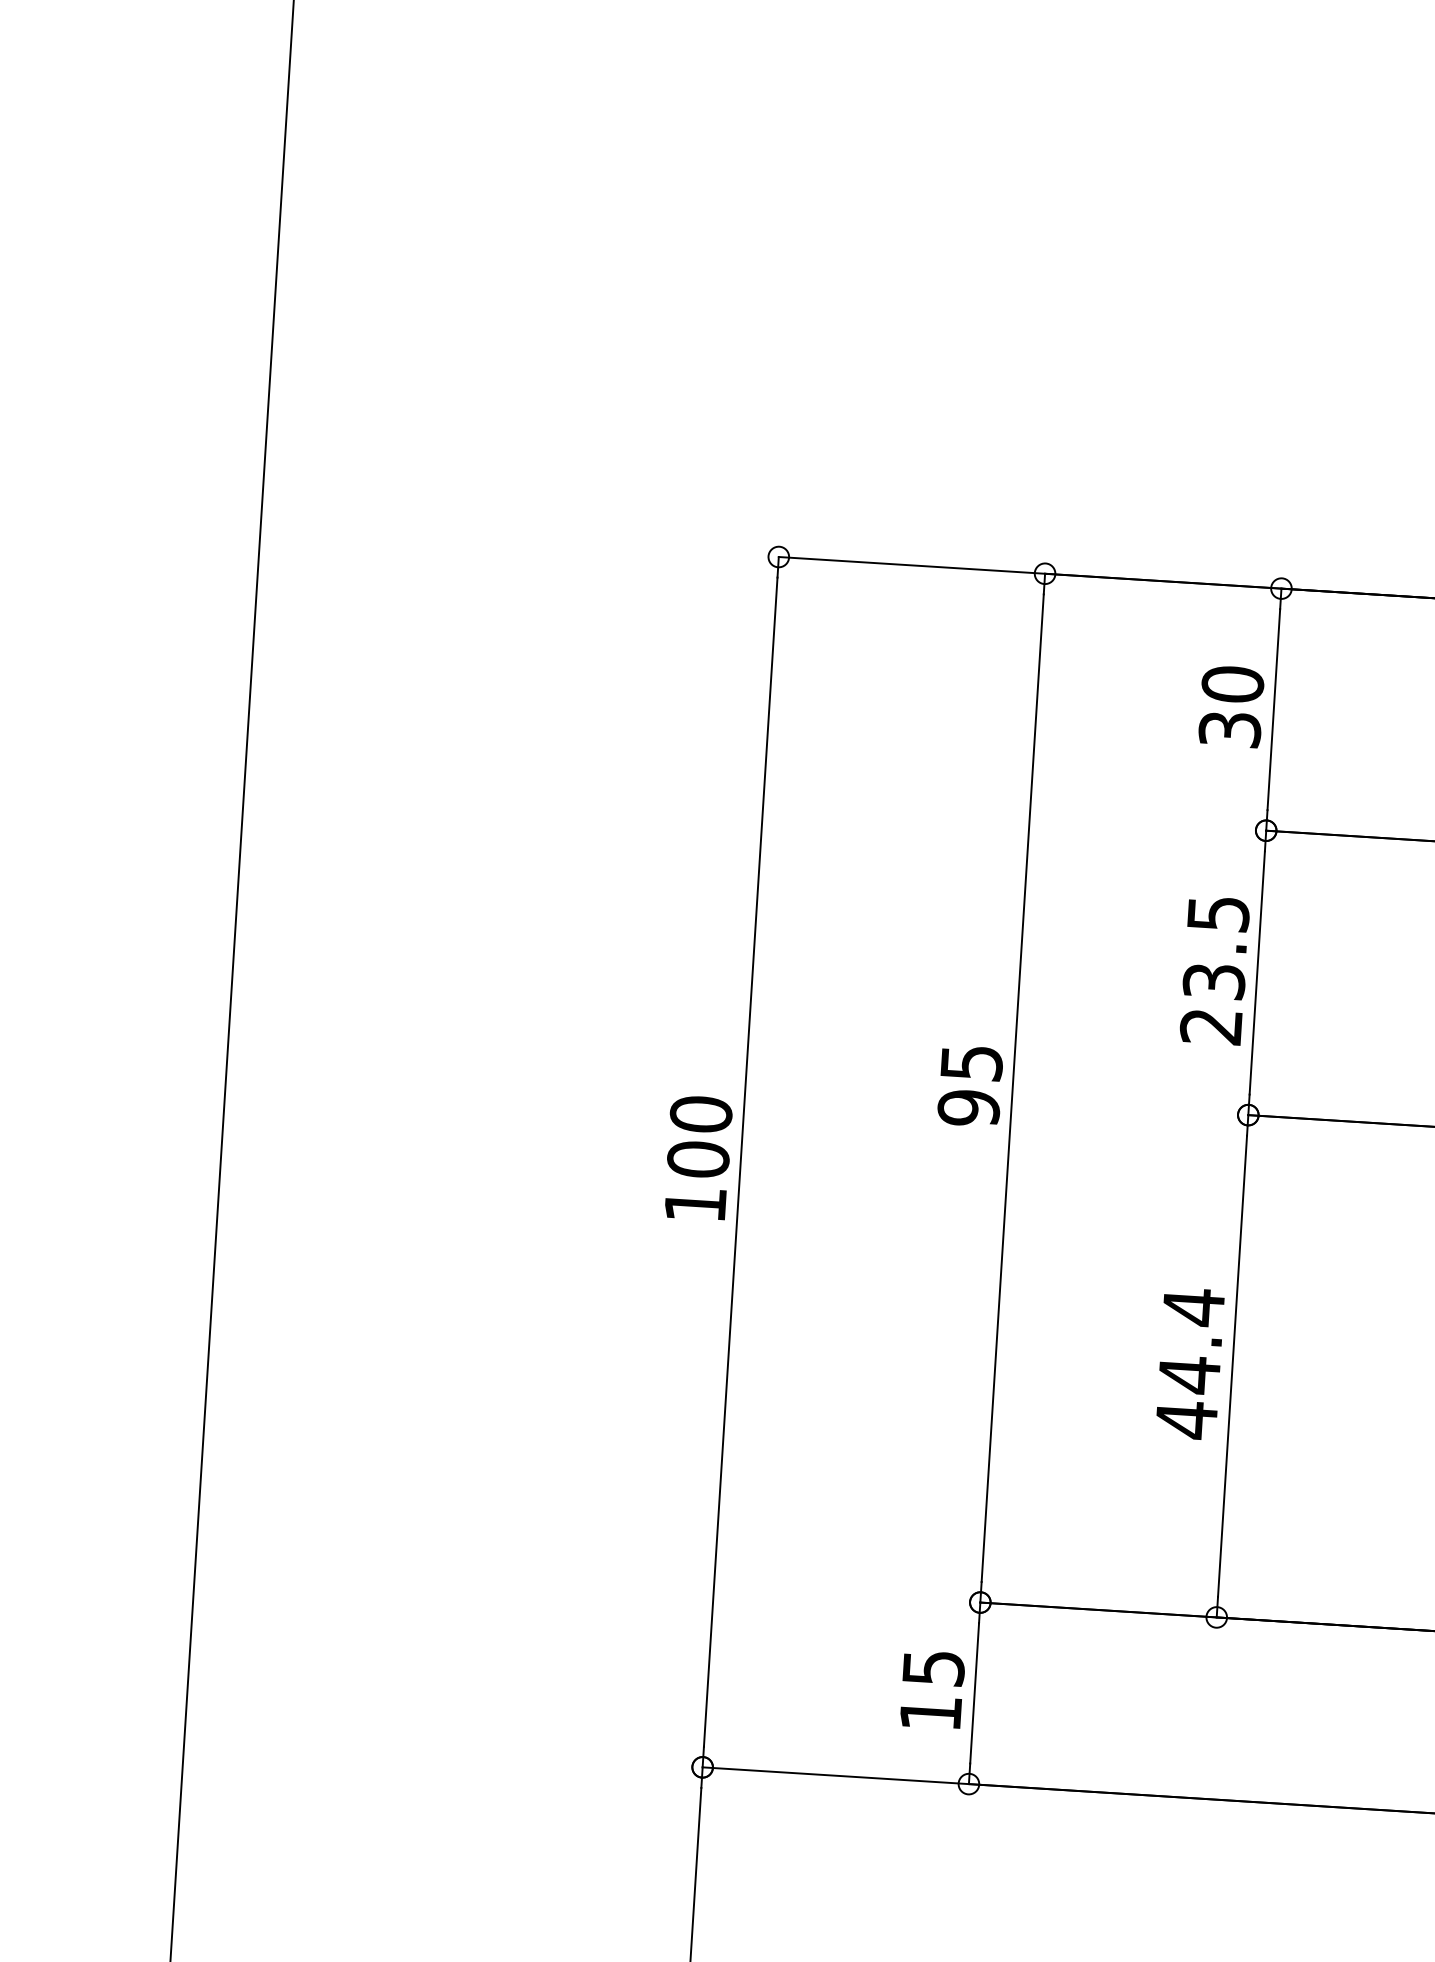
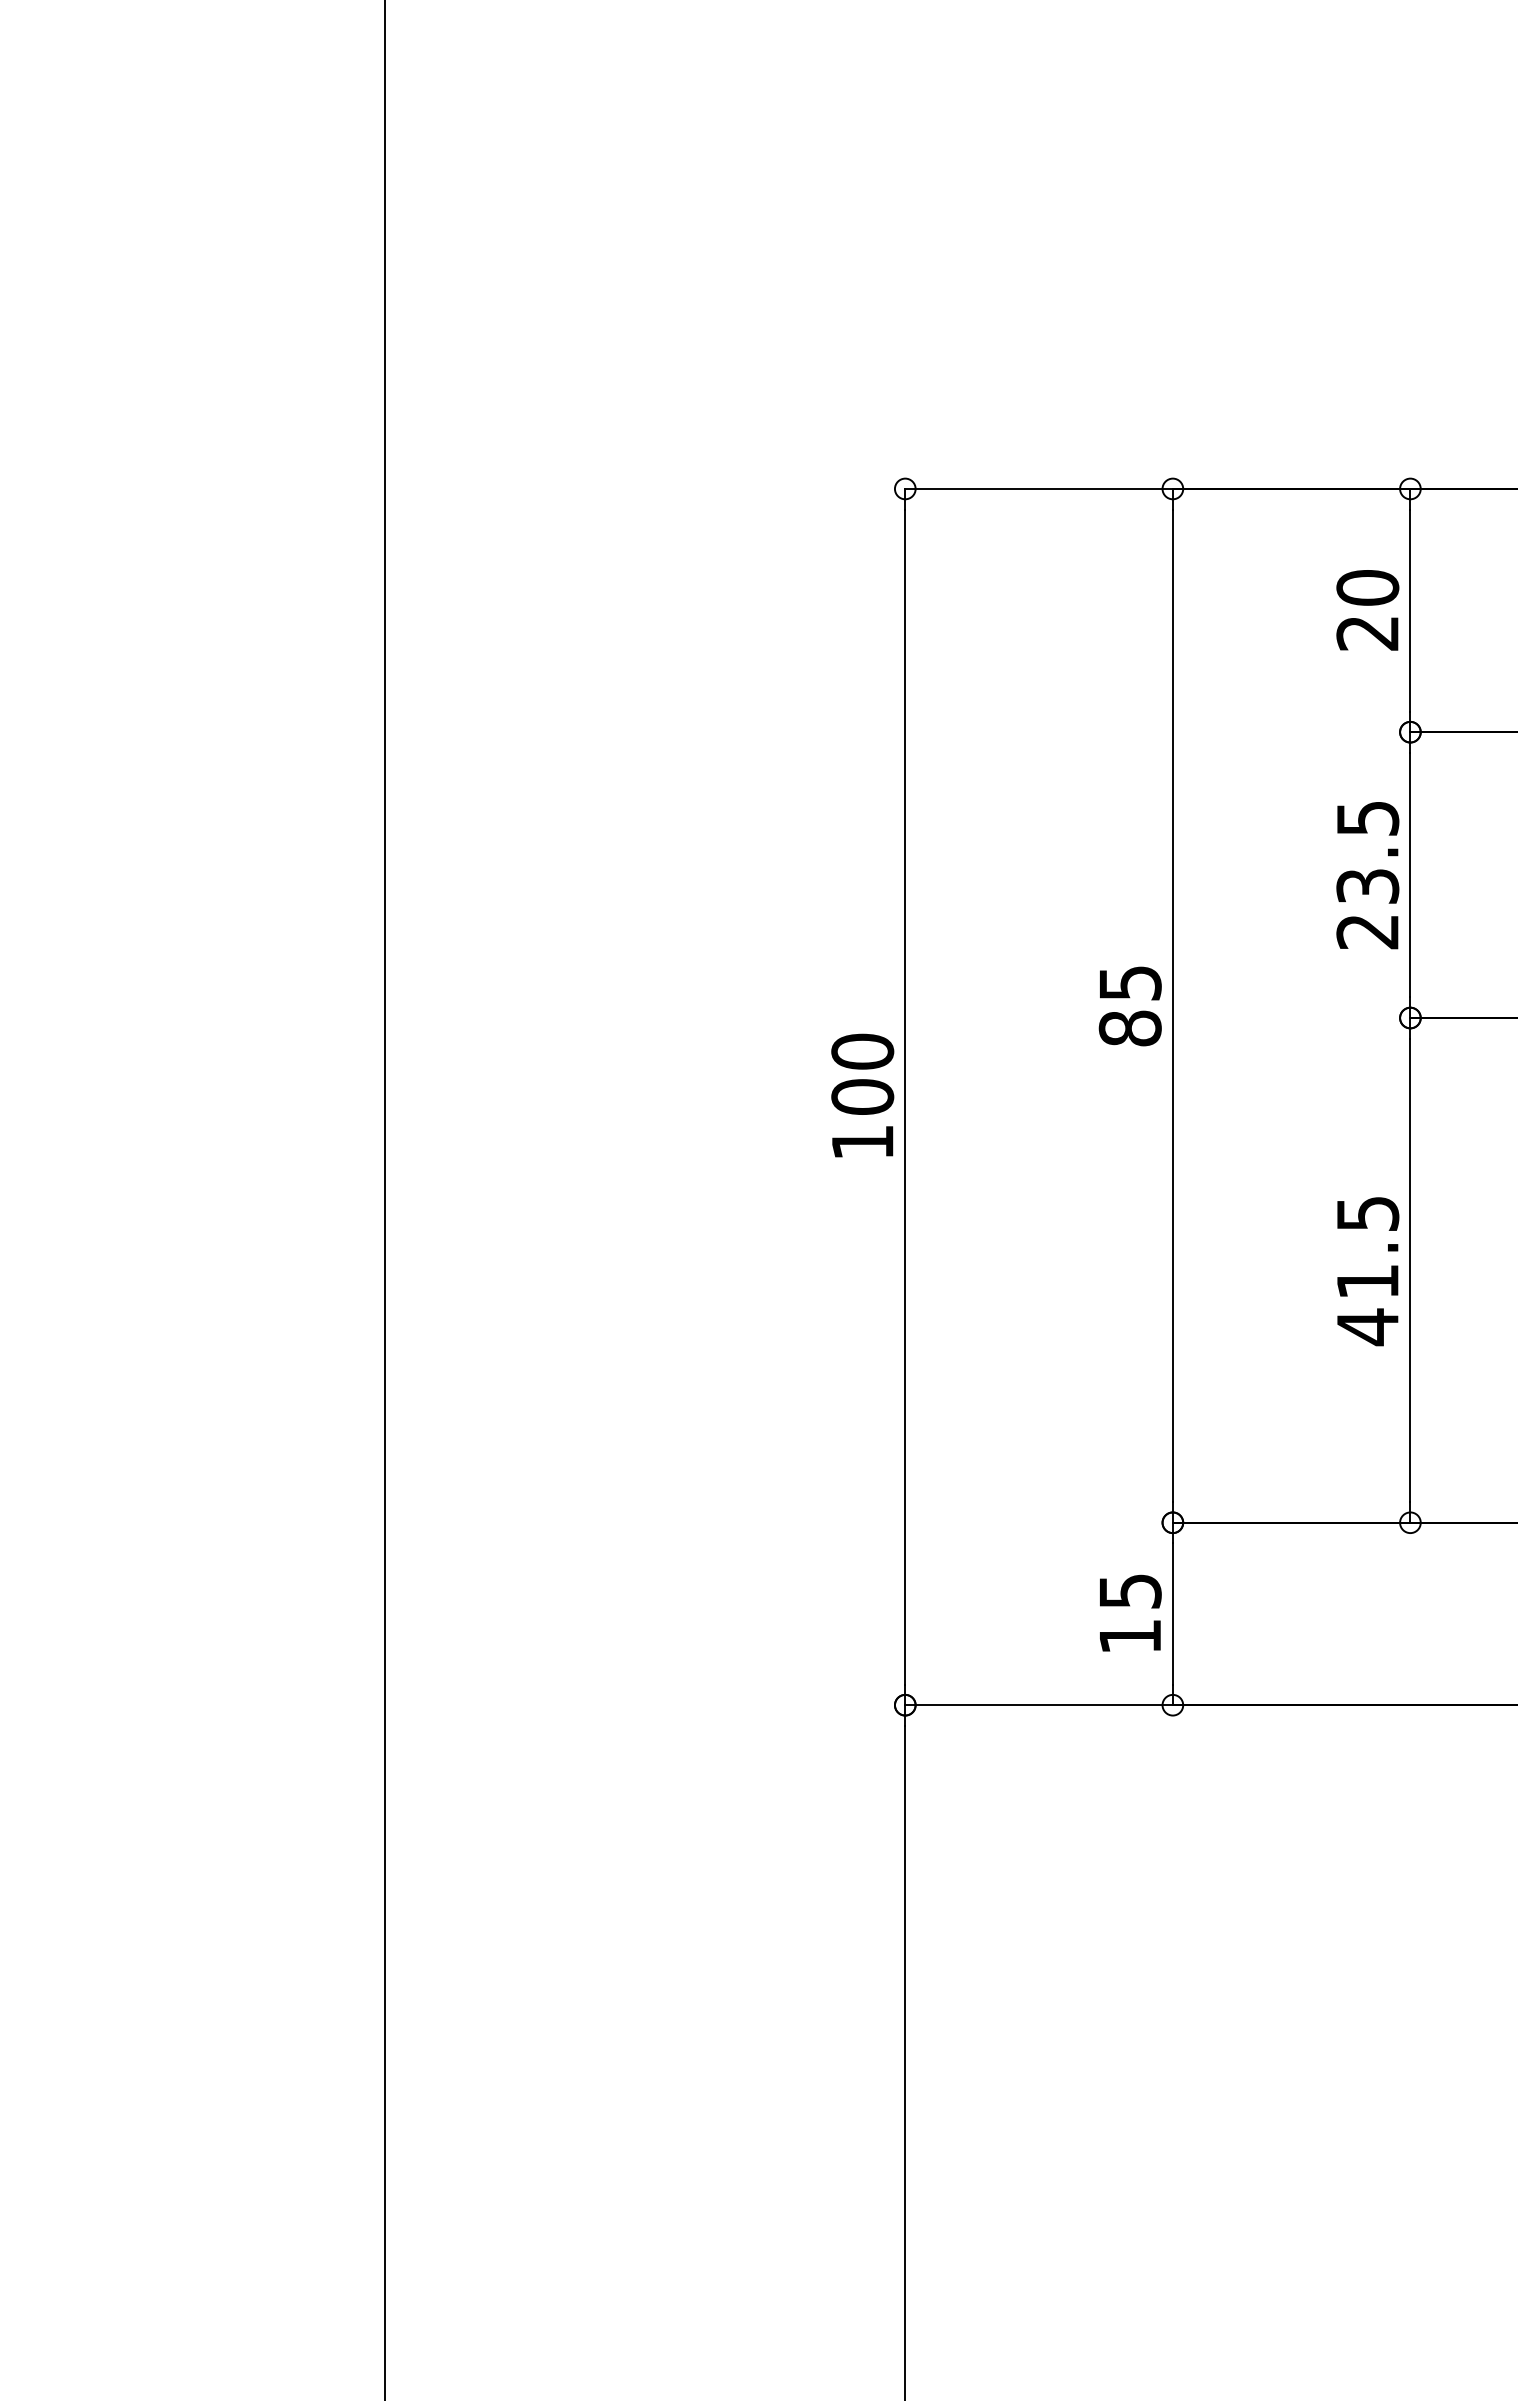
text: (1229, 729) -> (1367, 633), 30 -> 20
text: (969, 1108) -> (1130, 1028), 95 -> 85
text: (1192, 1340) -> (1368, 1247), 44.4 -> 41.5

